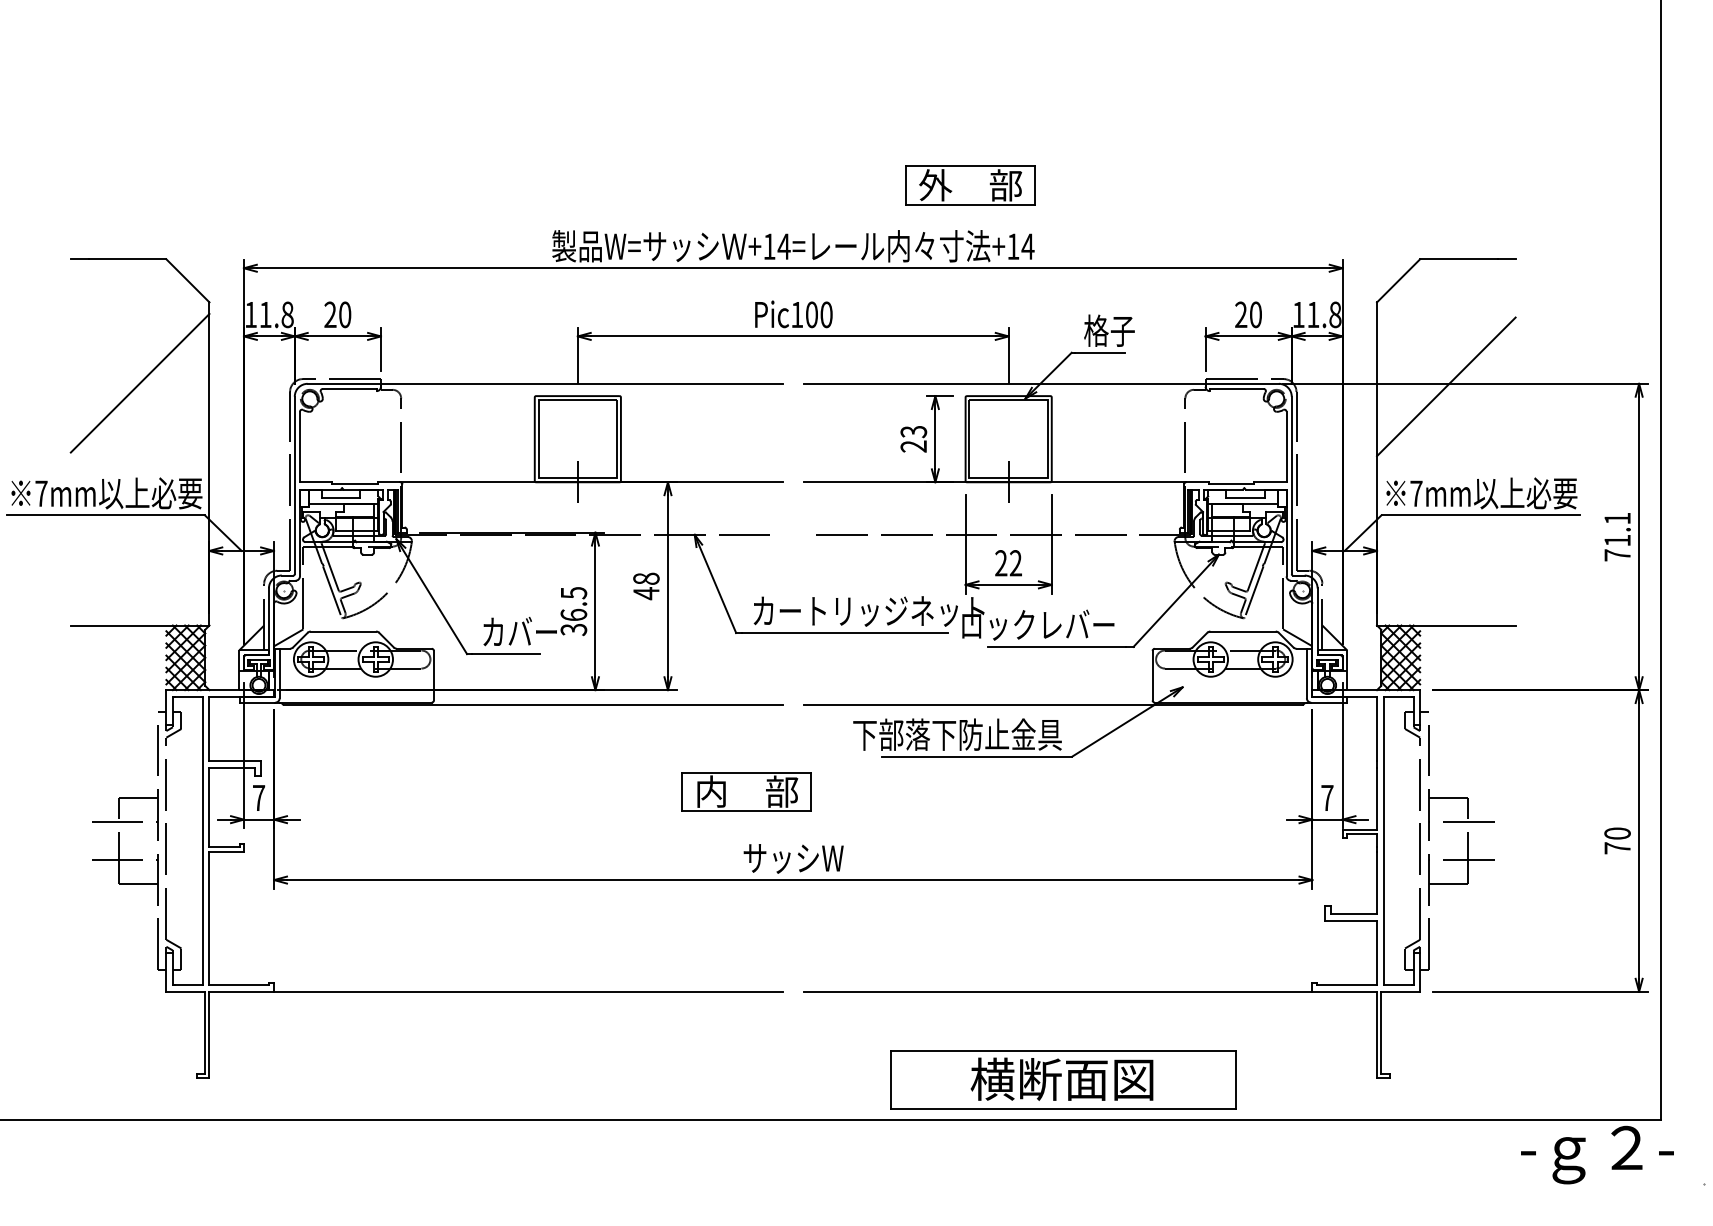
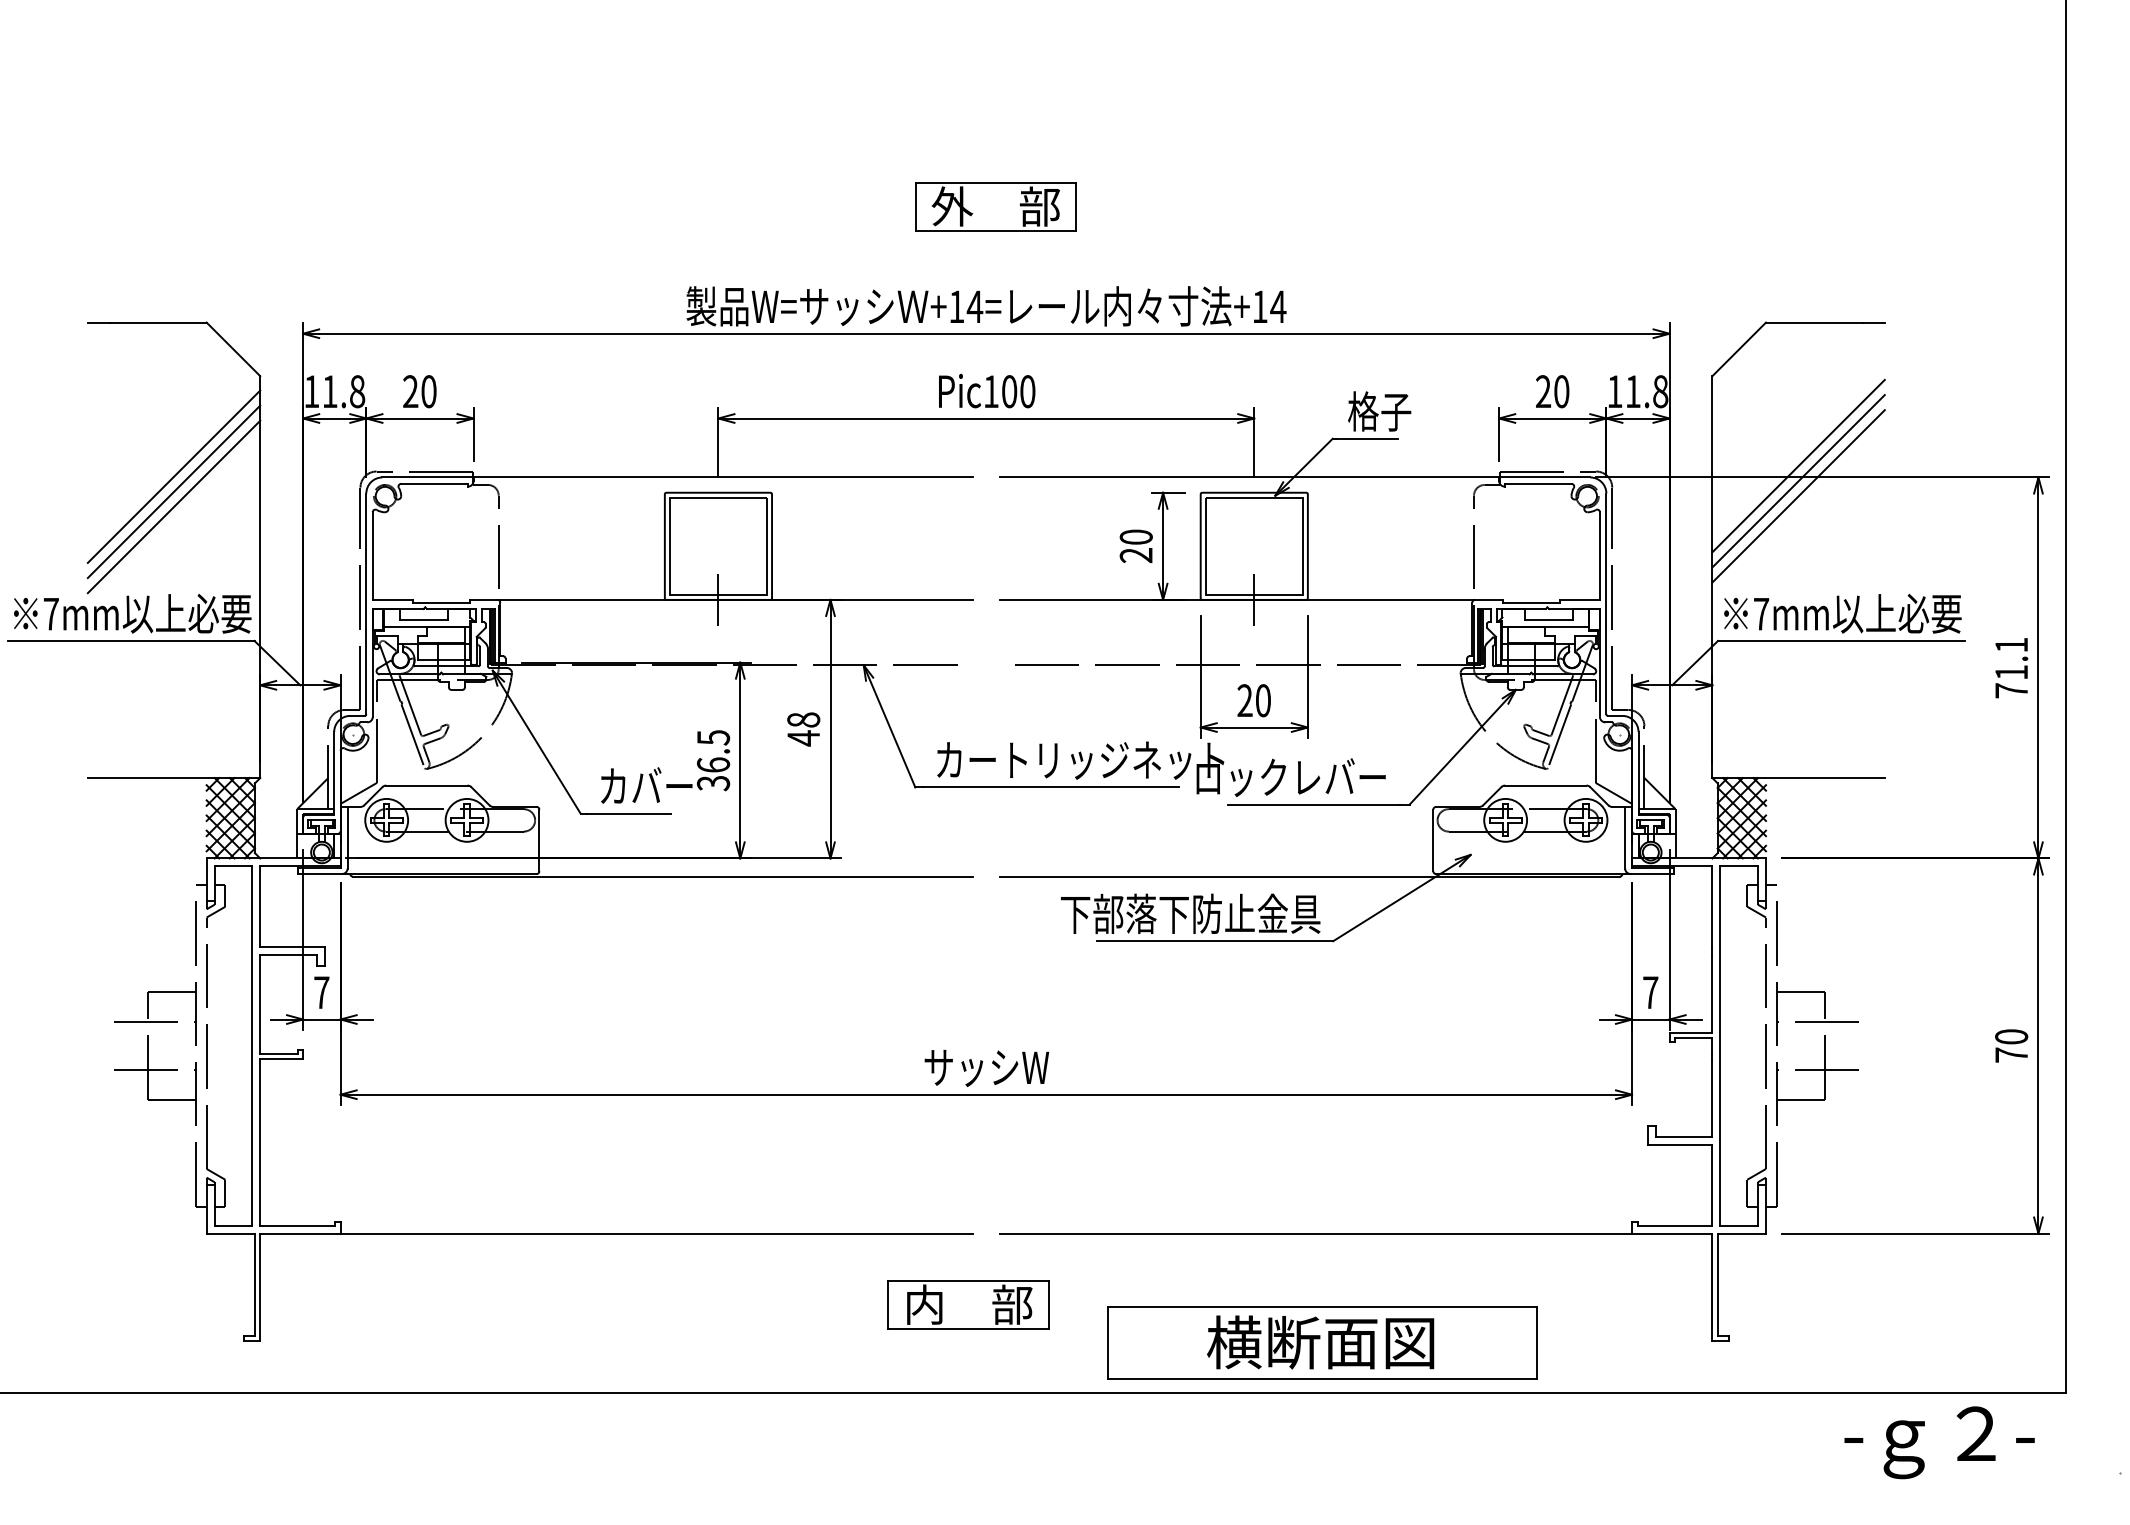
part: (970, 185) -> (995, 206), moved
line: (1446, 374) -> (1798, 465), added
line: (139, 395) -> (173, 491), added
line: (1446, 399) -> (1798, 496), added
line: (139, 407) -> (173, 506), added
text: (913, 432) -> (1135, 537), 23 -> 20
text: (1015, 563) -> (1262, 700), 22 -> 20
part: (746, 791) -> (968, 1304), moved
text: (1597, 1154) -> (1939, 1442), moved

